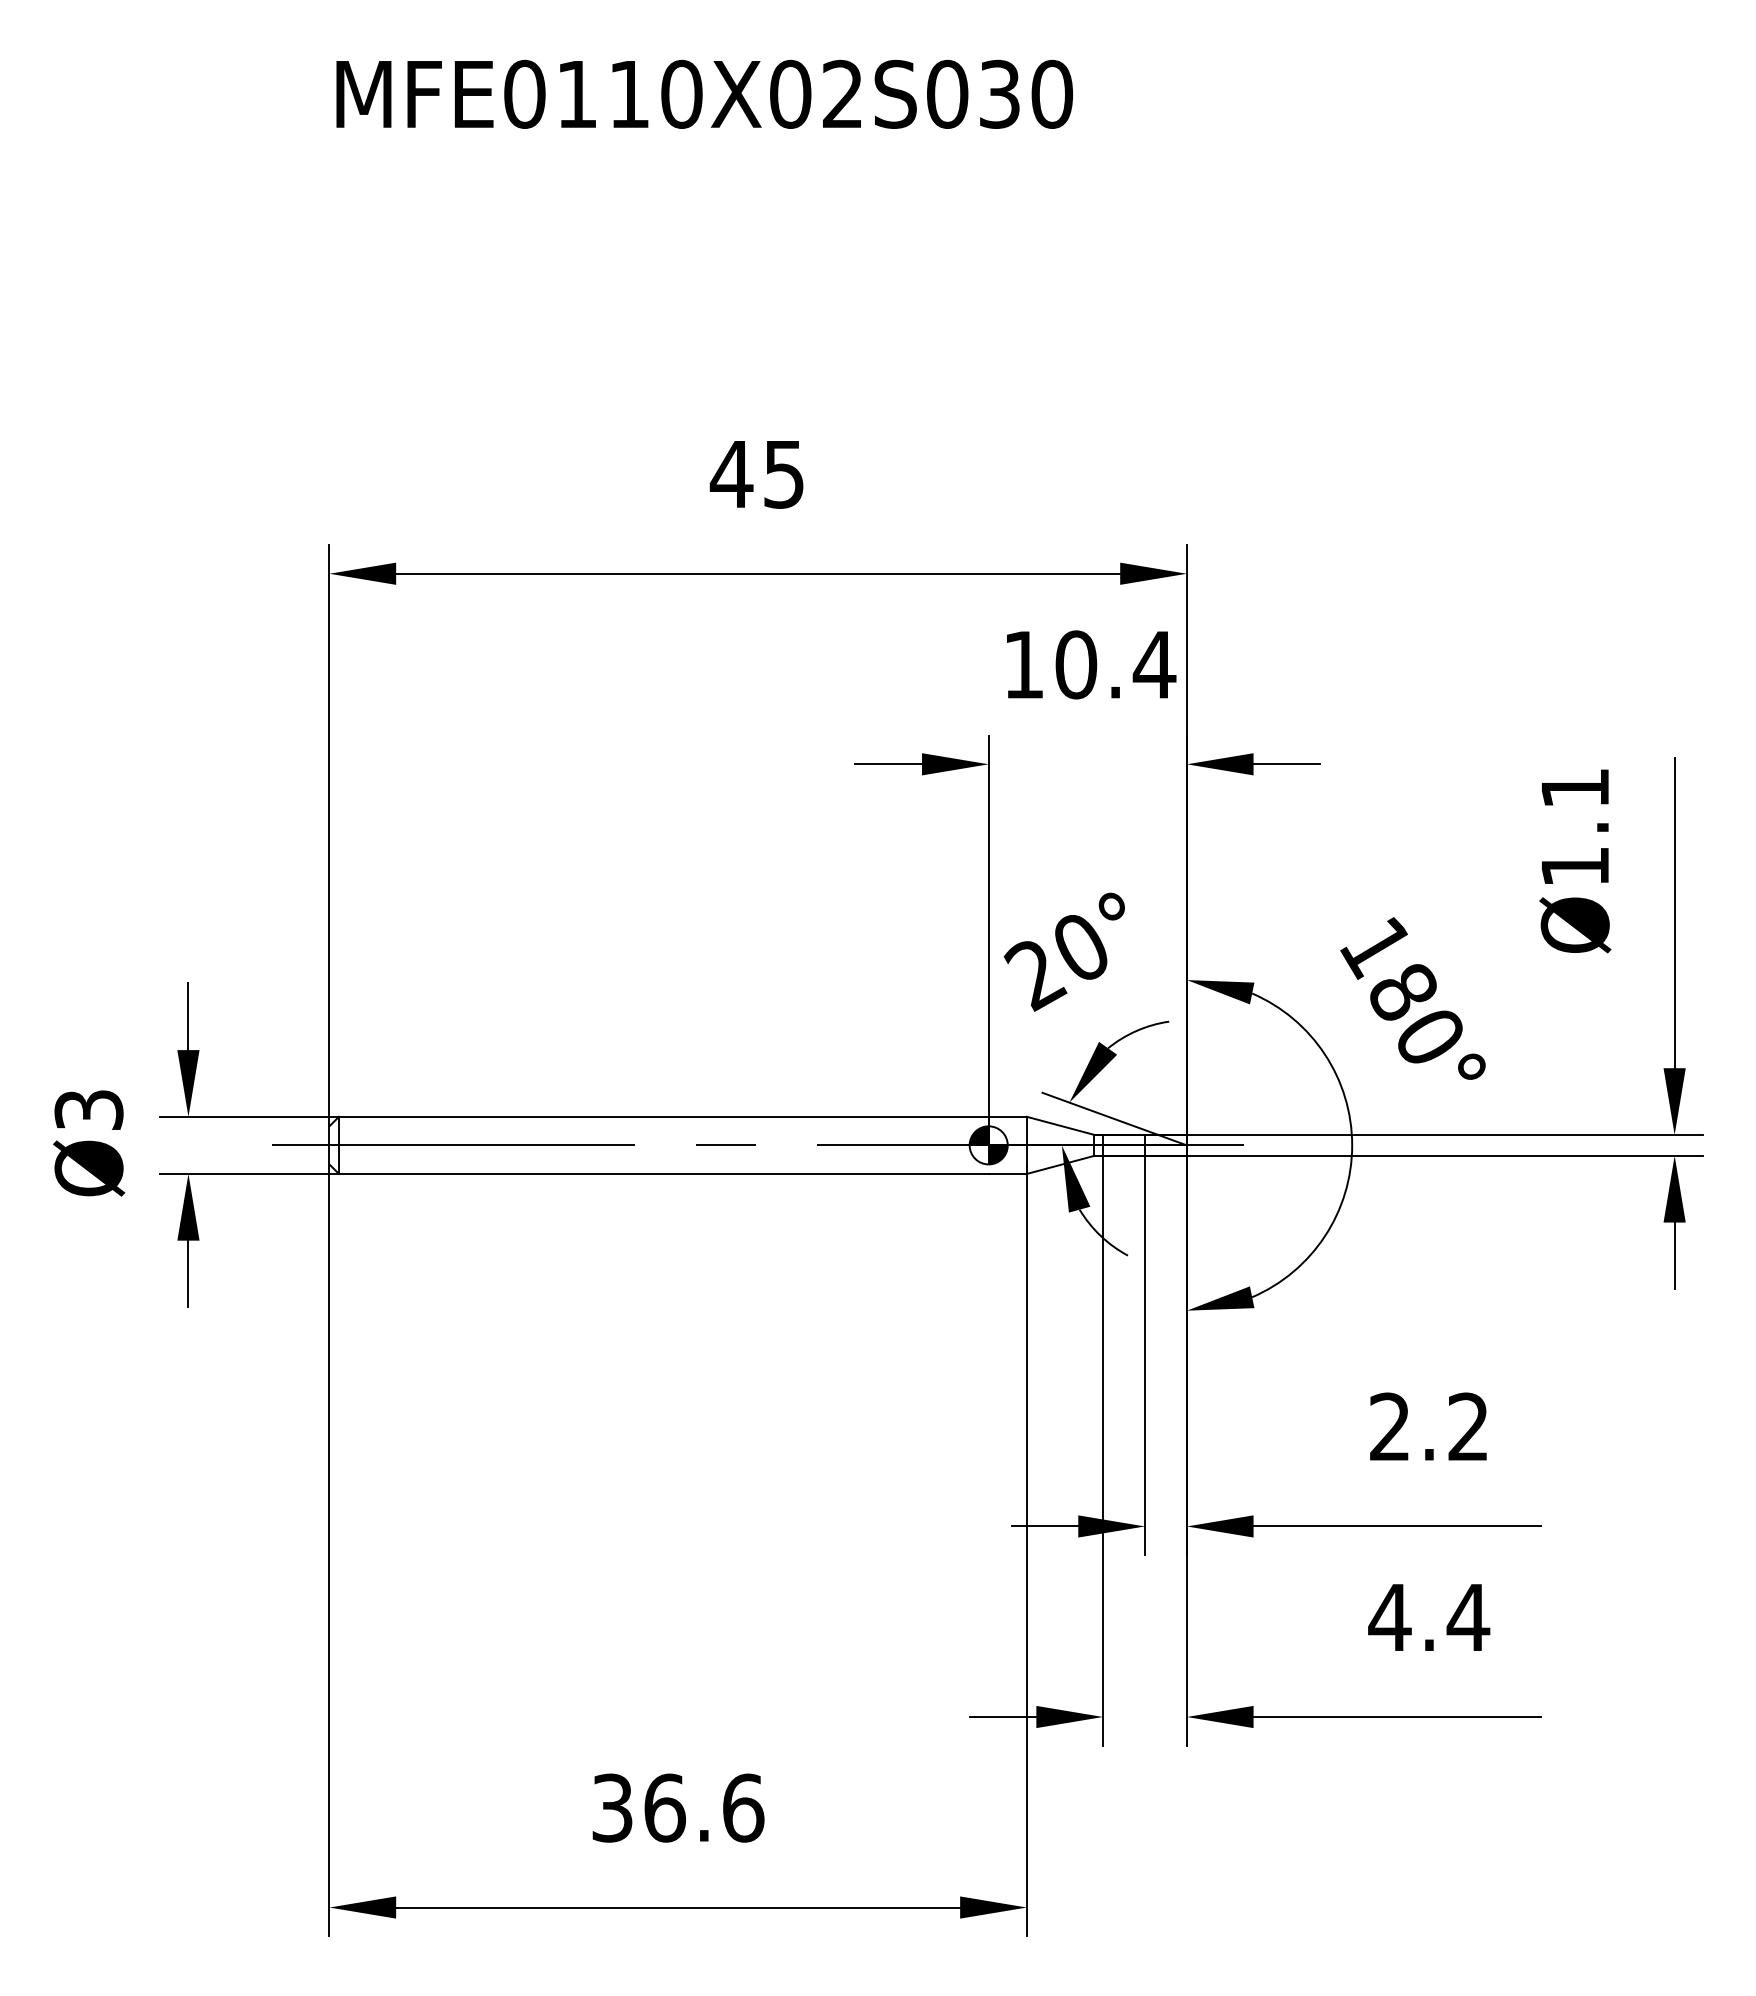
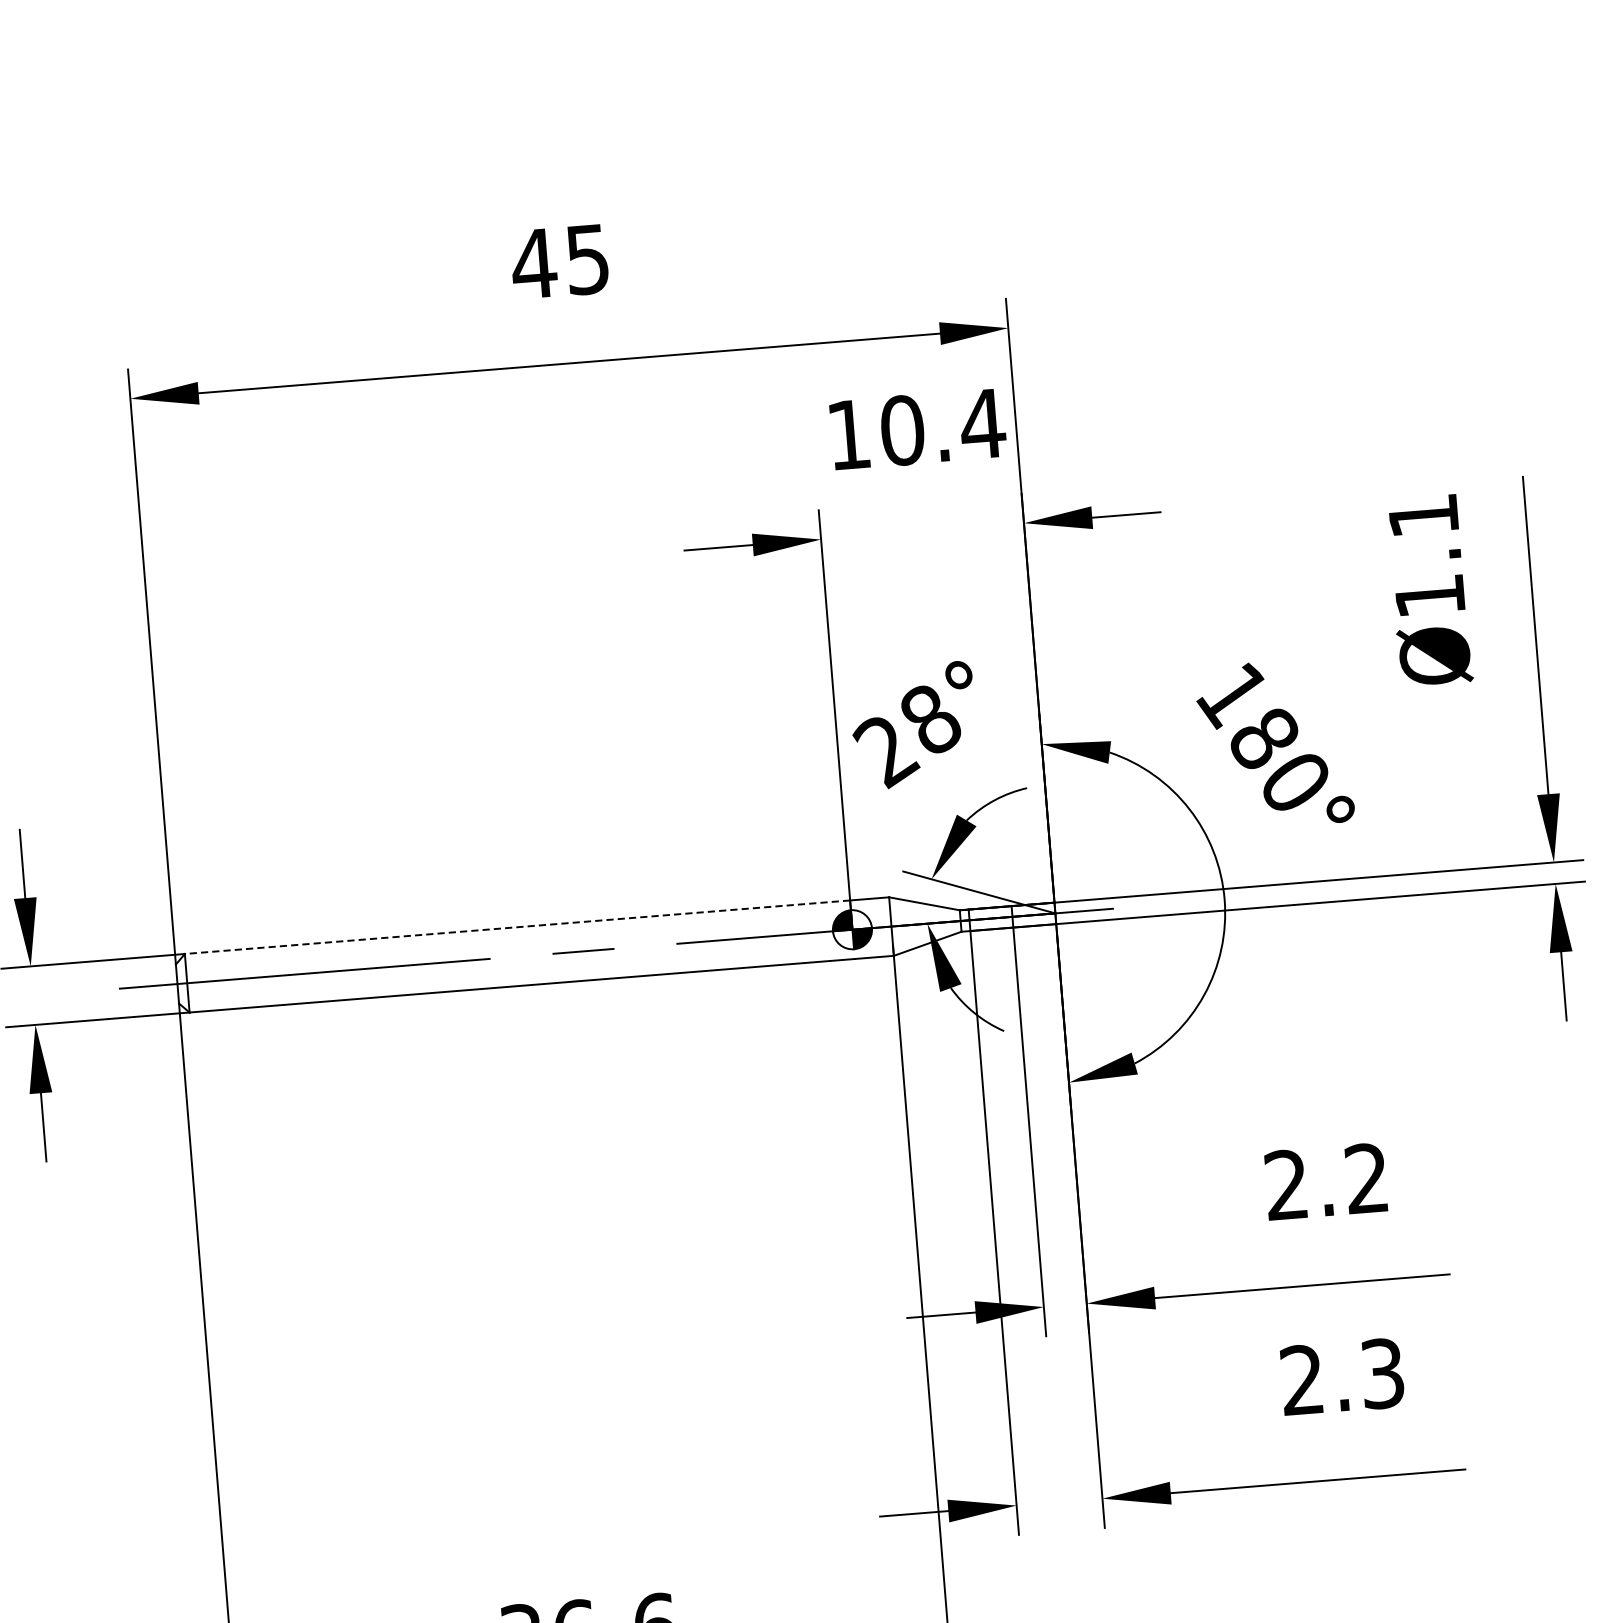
text: (1081, 947) -> (931, 719), 20° -> 28°
line: (663, 1116) -> (517, 926), solid -> dashed
text: (1429, 1617) -> (1342, 1376), 4.4 -> 2.3

